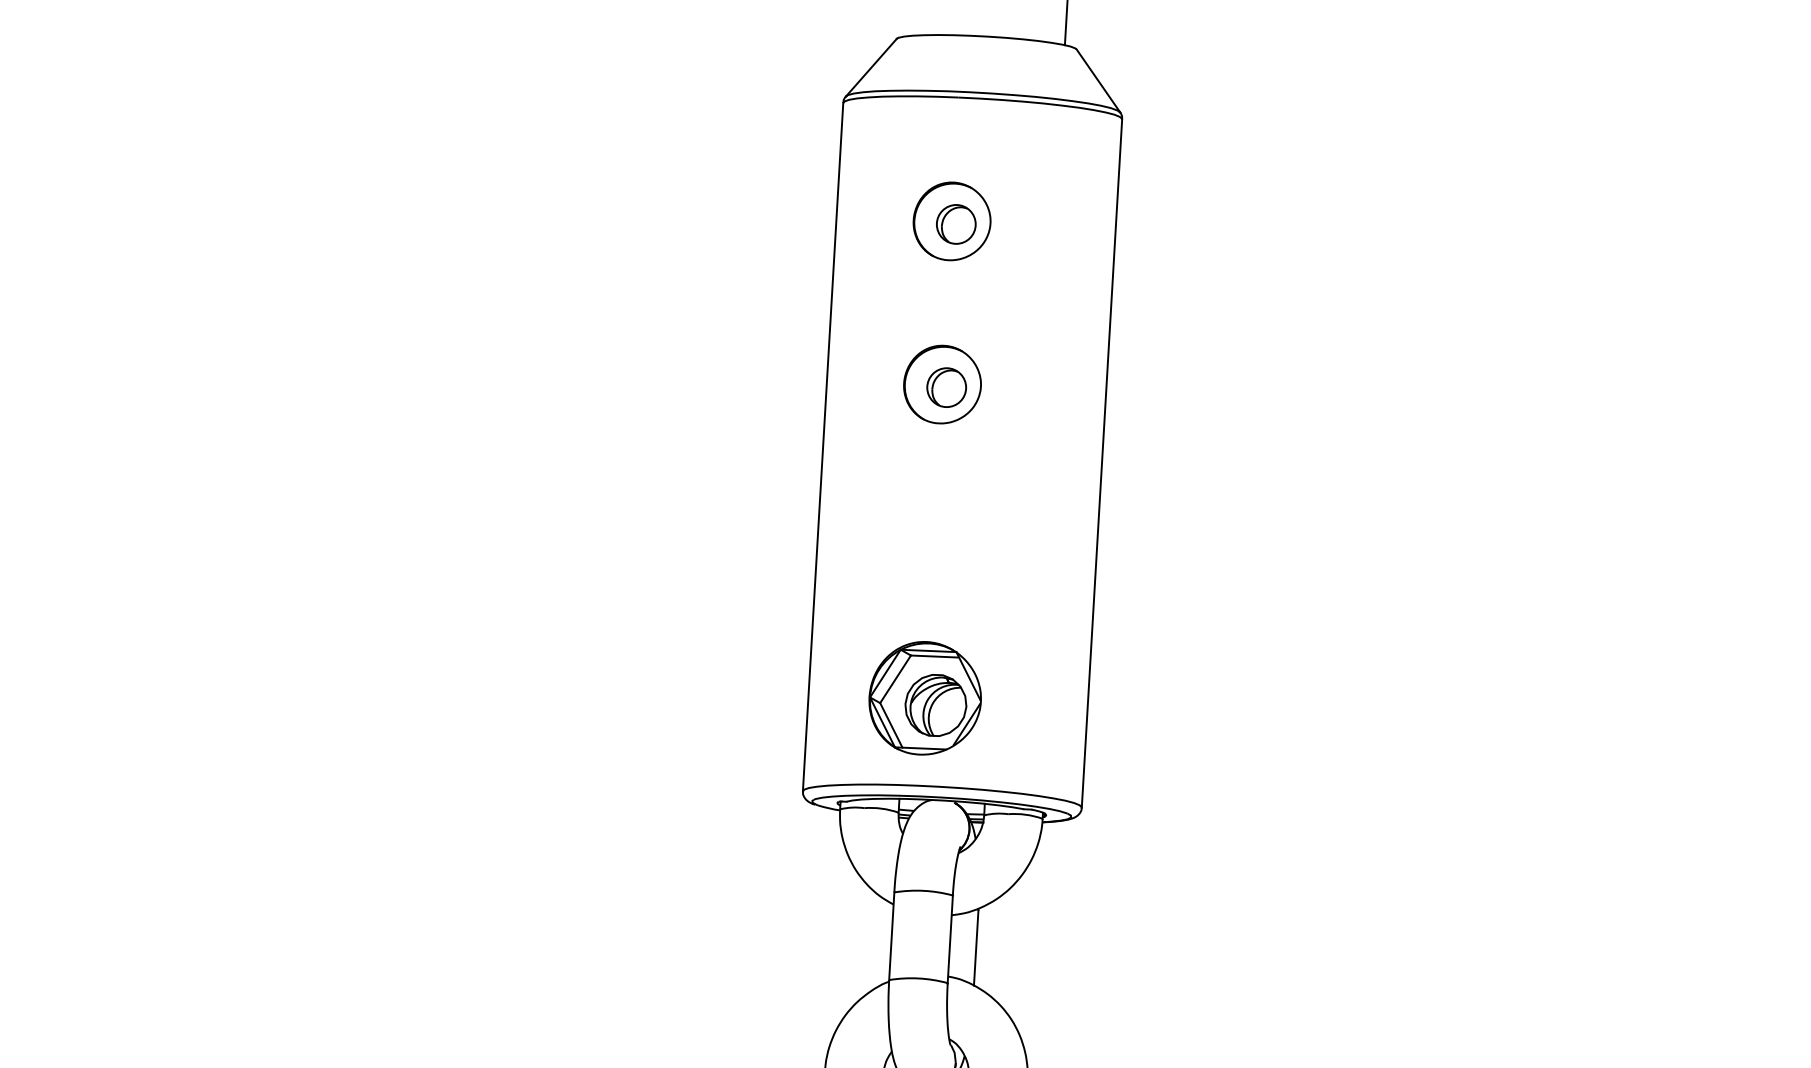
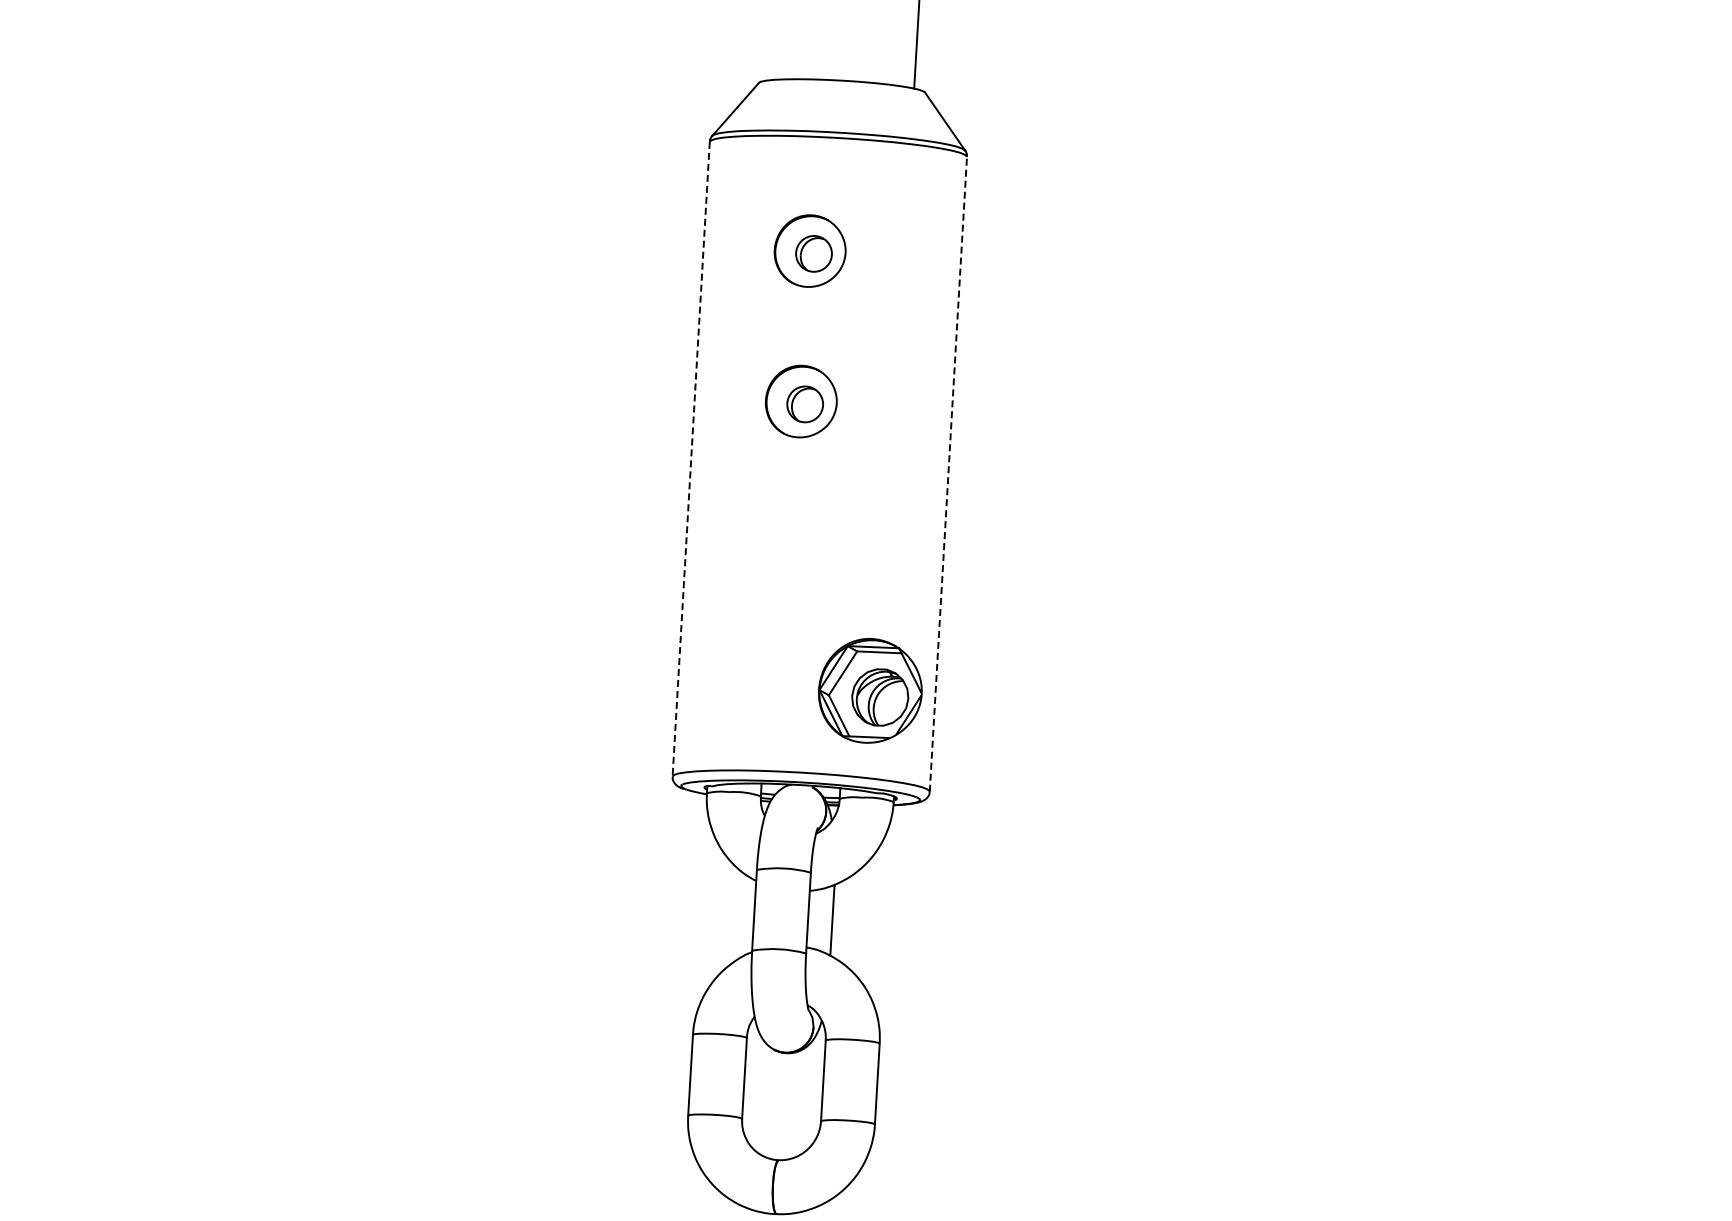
line: (823, 447) -> (691, 459), solid -> dashed
line: (1102, 463) -> (948, 474), solid -> dashed
part: (925, 697) -> (870, 690), moved

